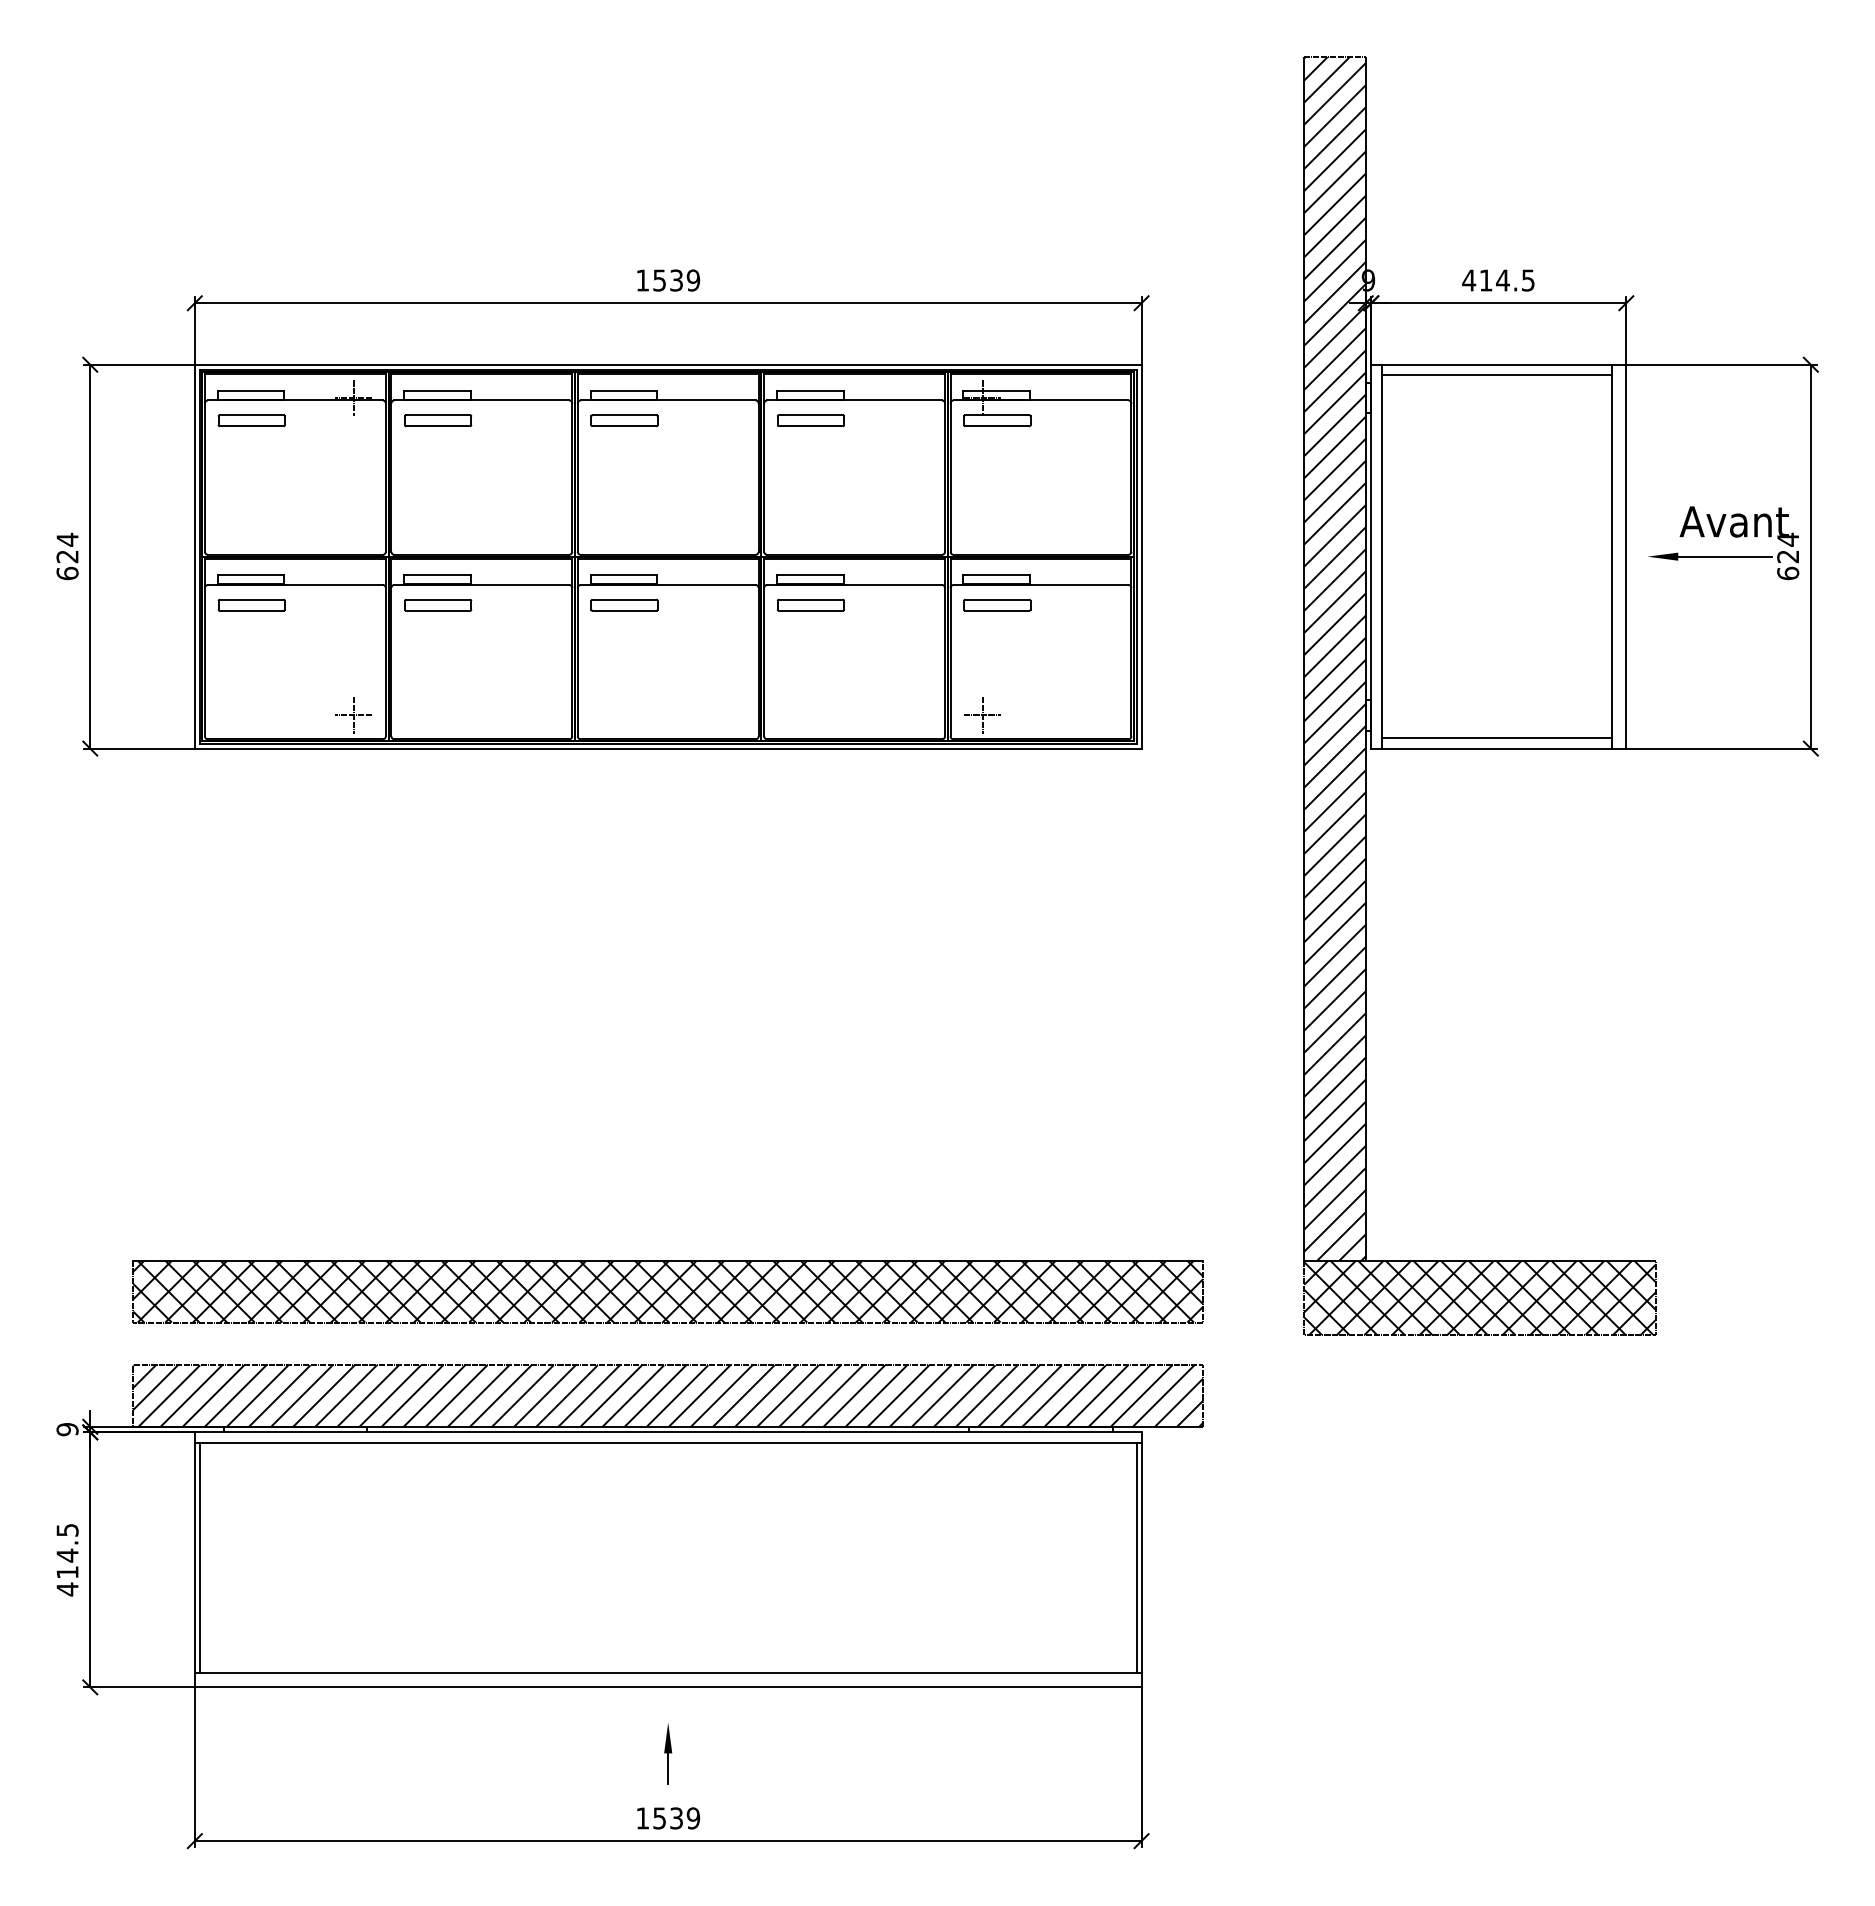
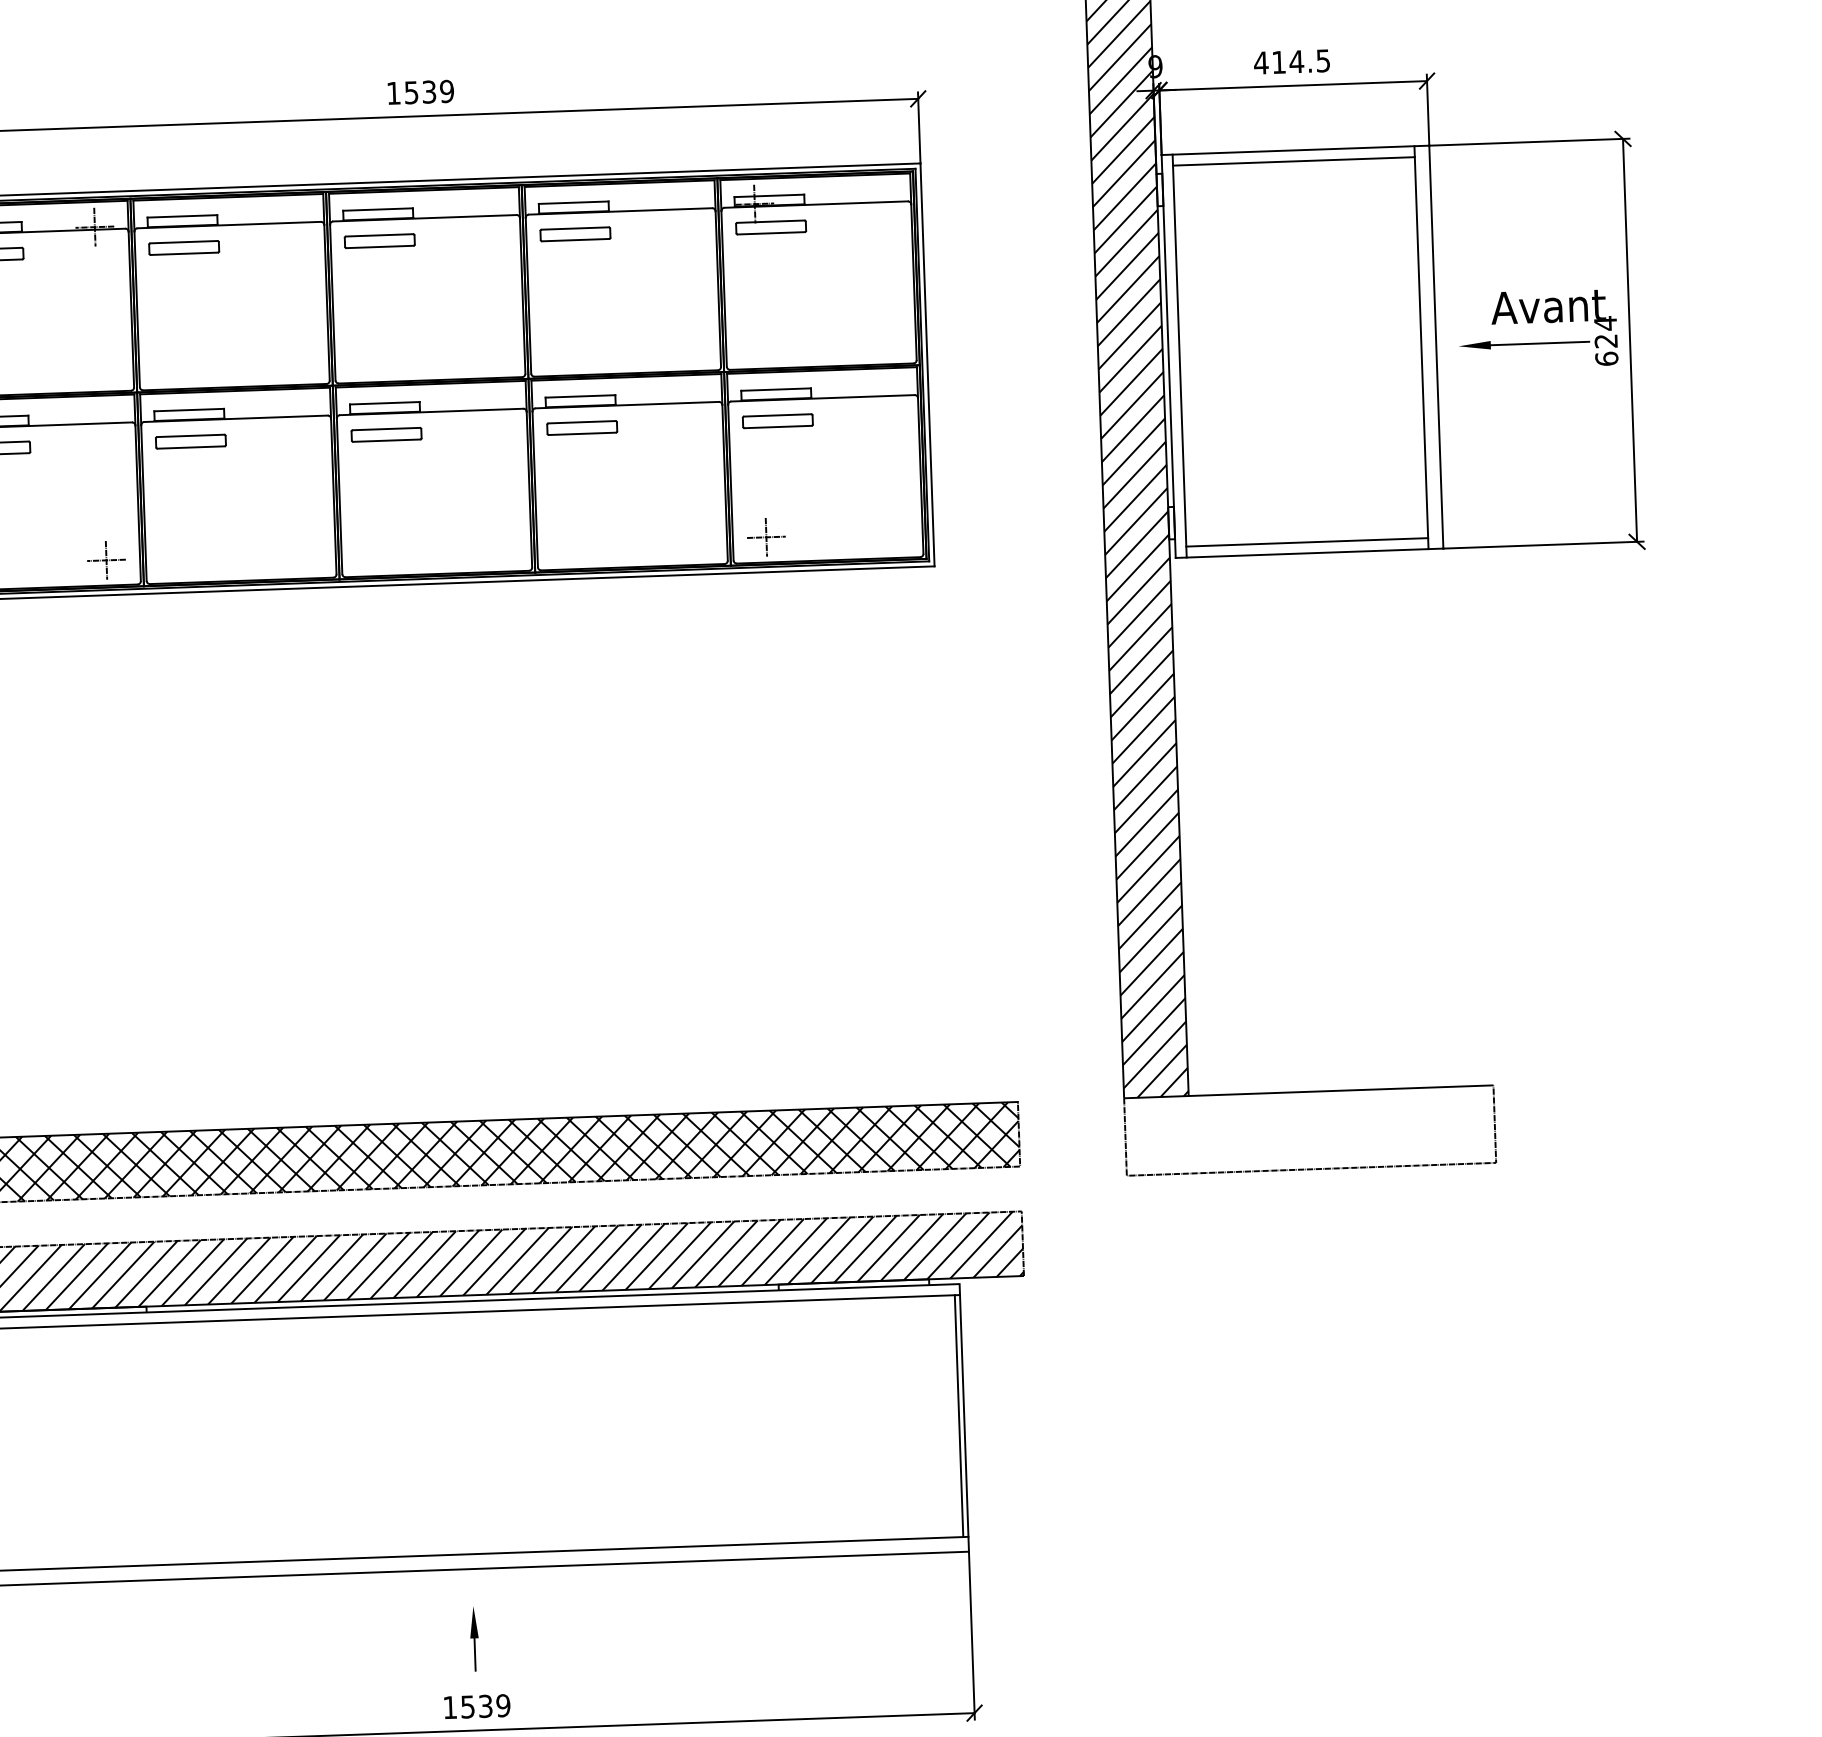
hatch: (1480, 1297) -> (1310, 1130), removed

